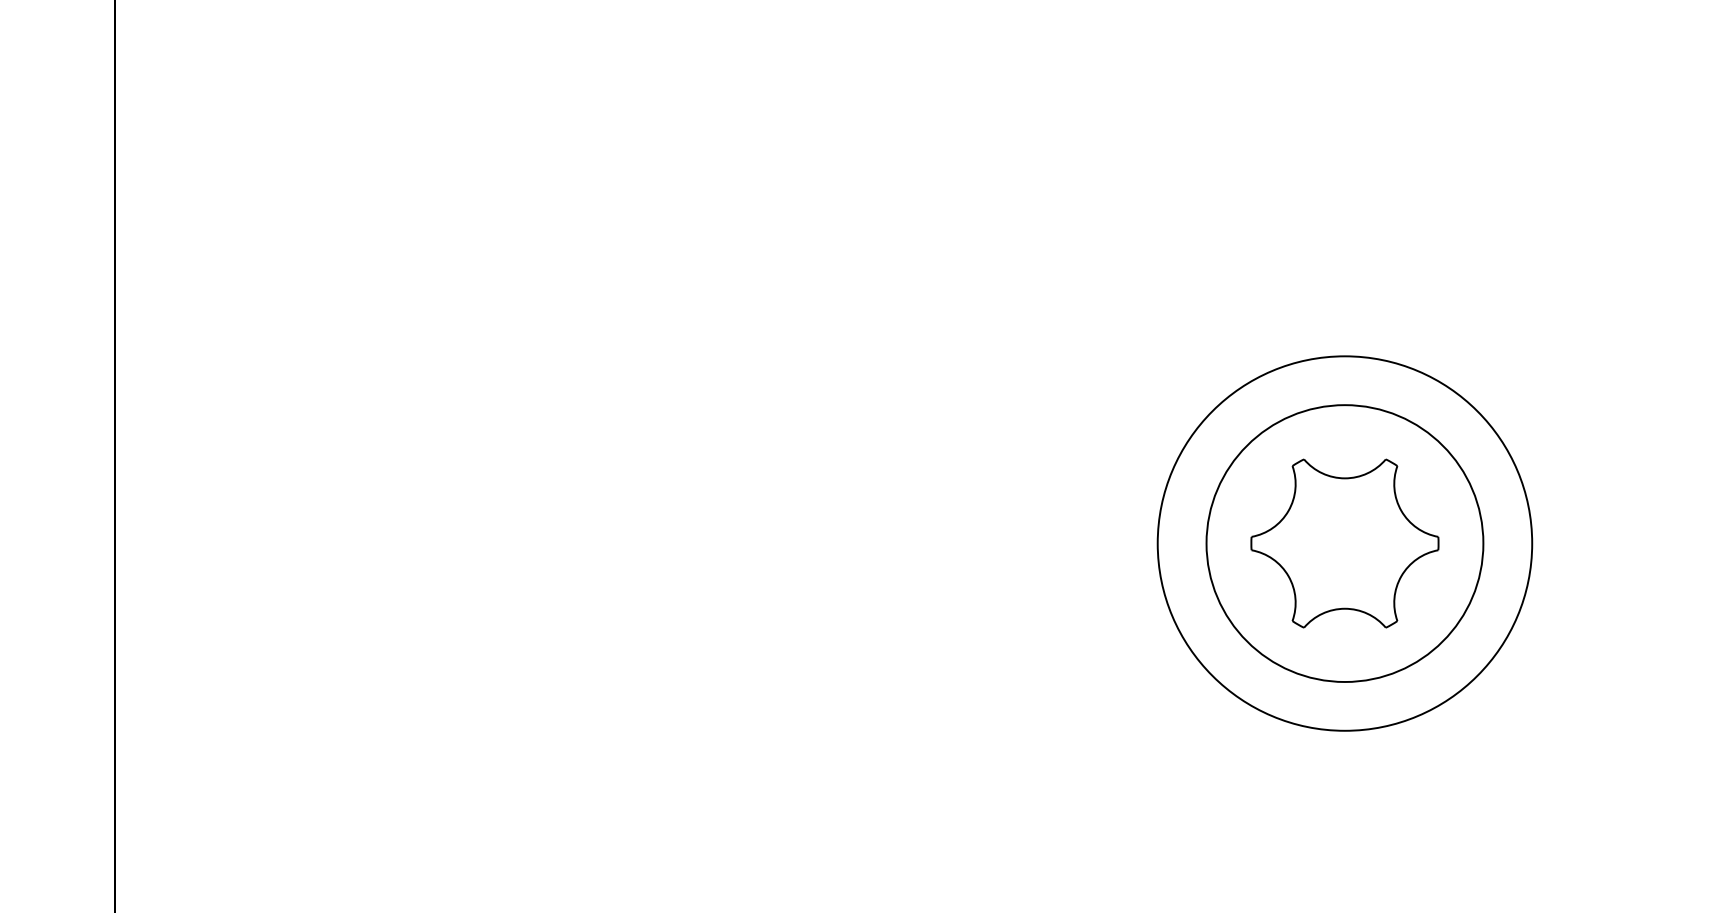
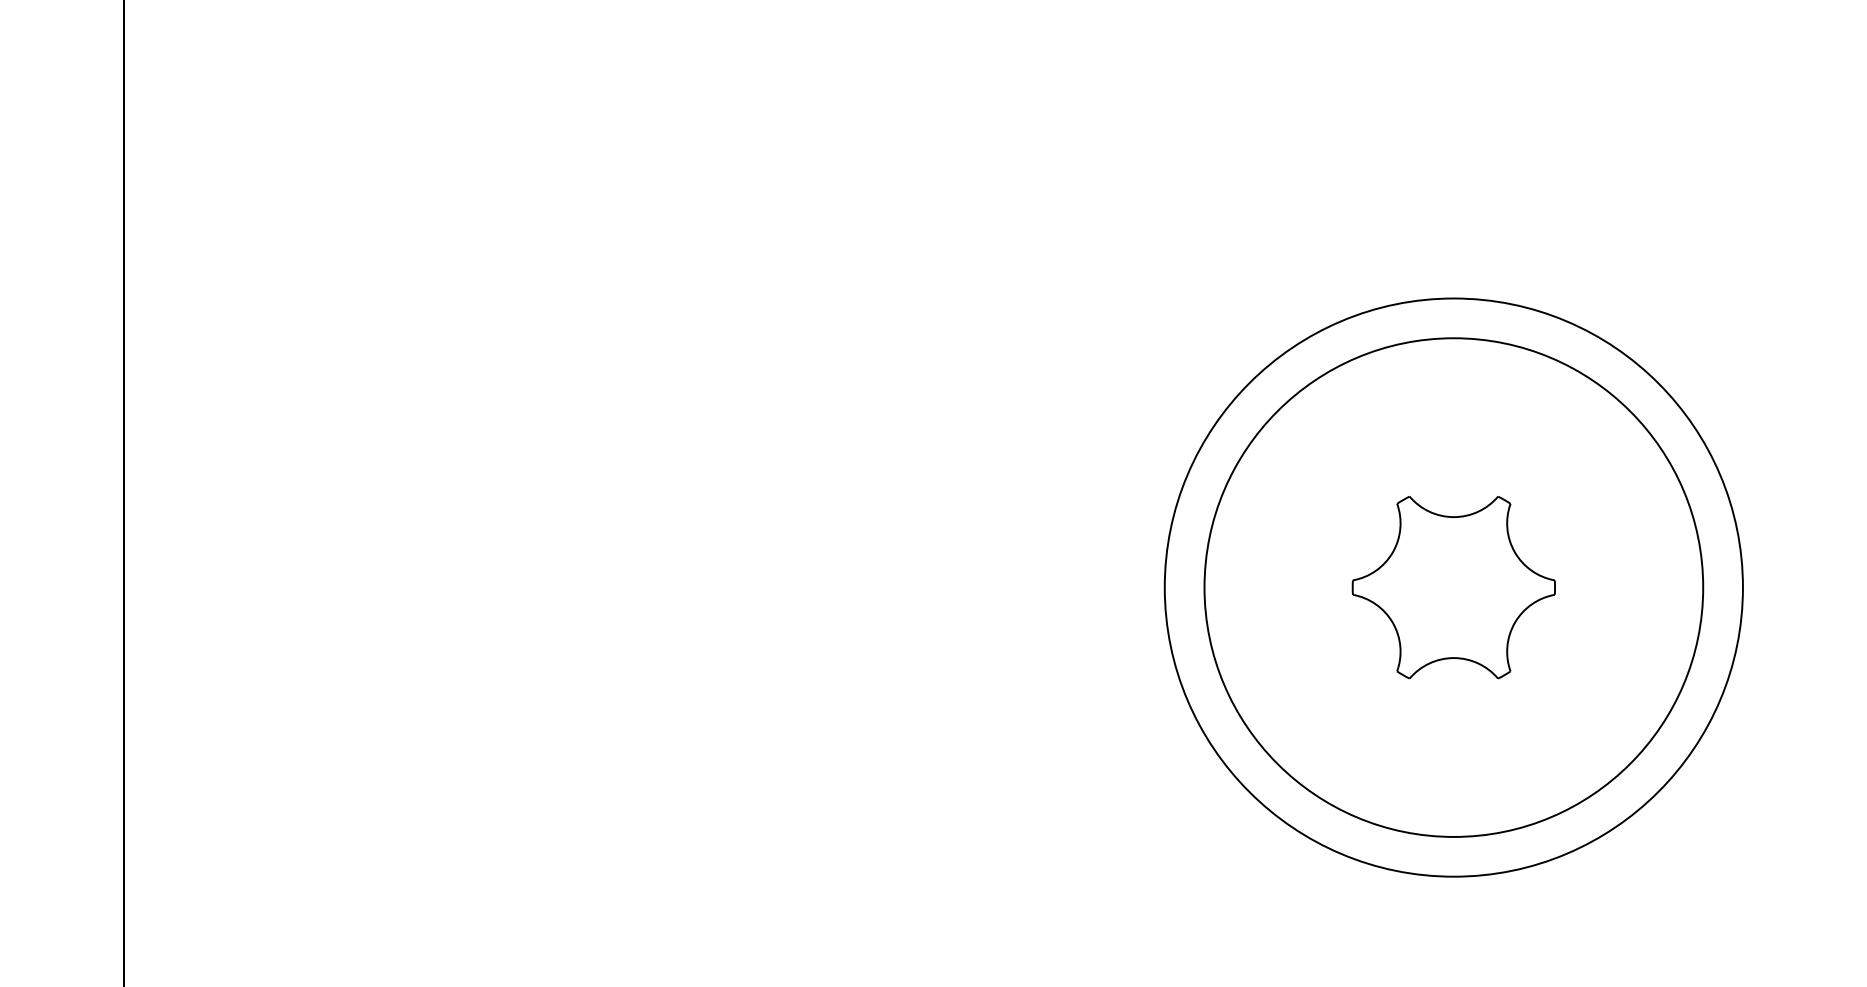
circle: (1344, 543) -> (1453, 587), size x1.43
circle: (1344, 543) -> (1453, 587), size x1.67

